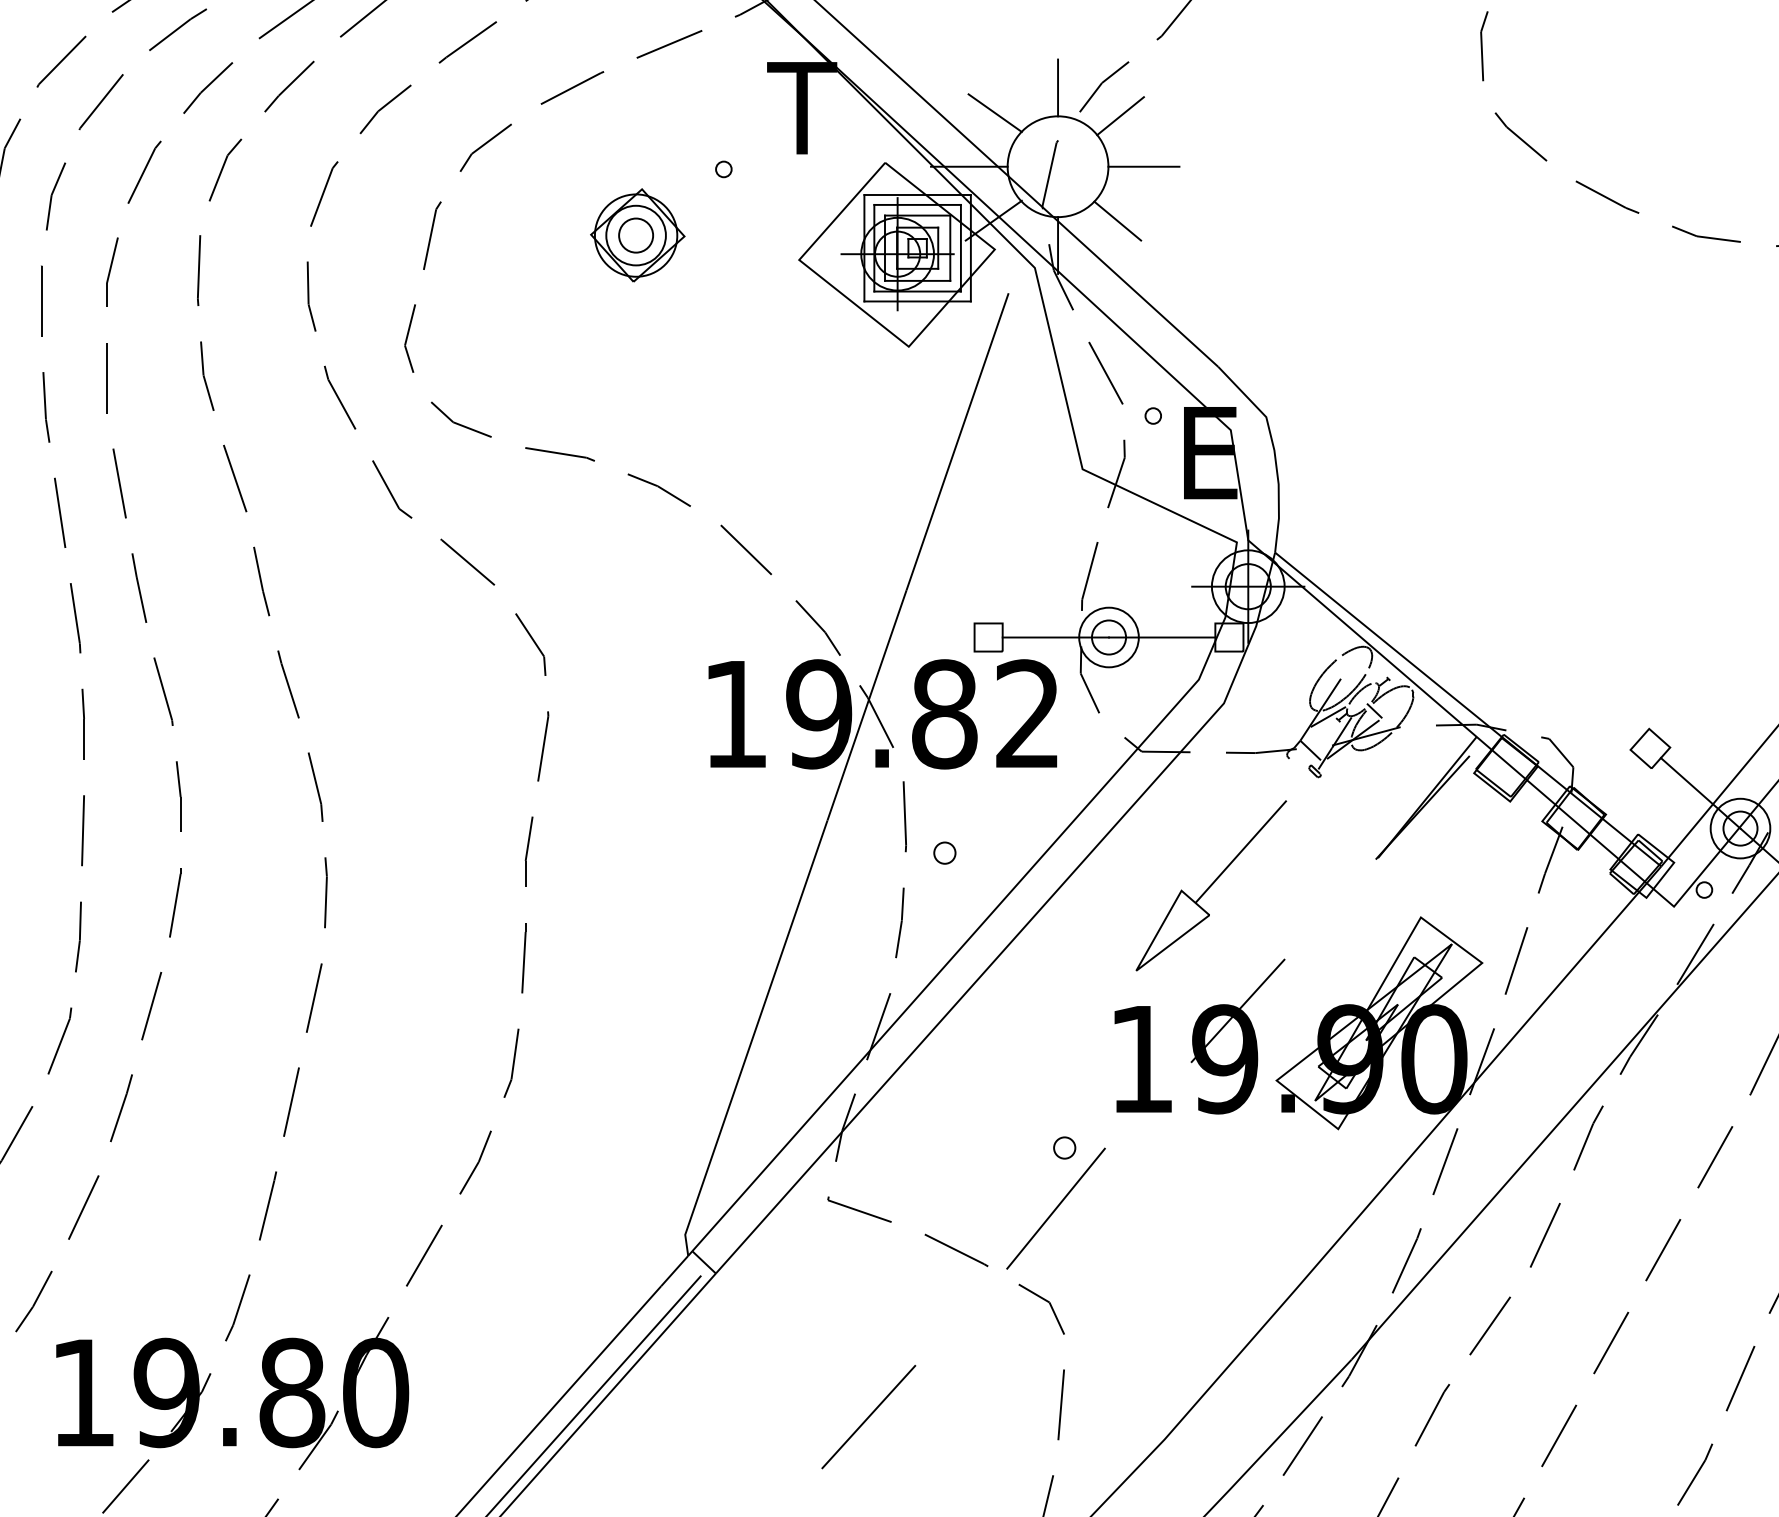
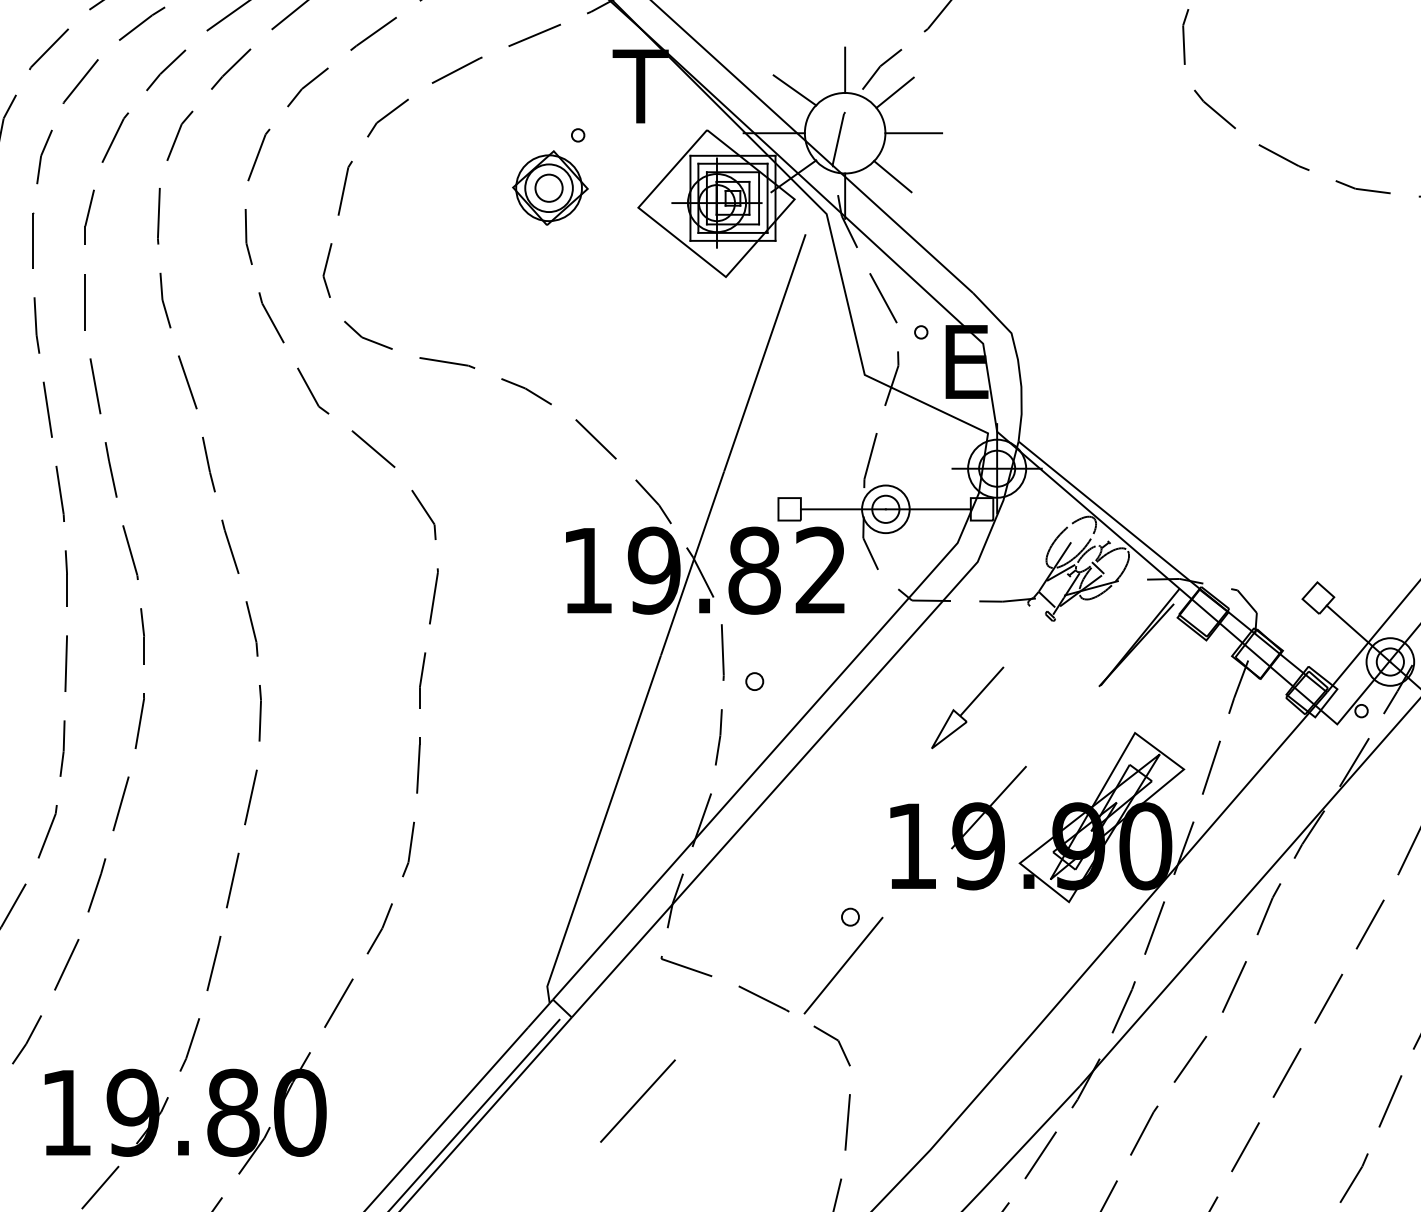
part: (637, 234) -> (550, 187), moved
part: (1211, 885) -> (967, 707), size x0.6
line: (868, 1416) -> (637, 1100), moved

